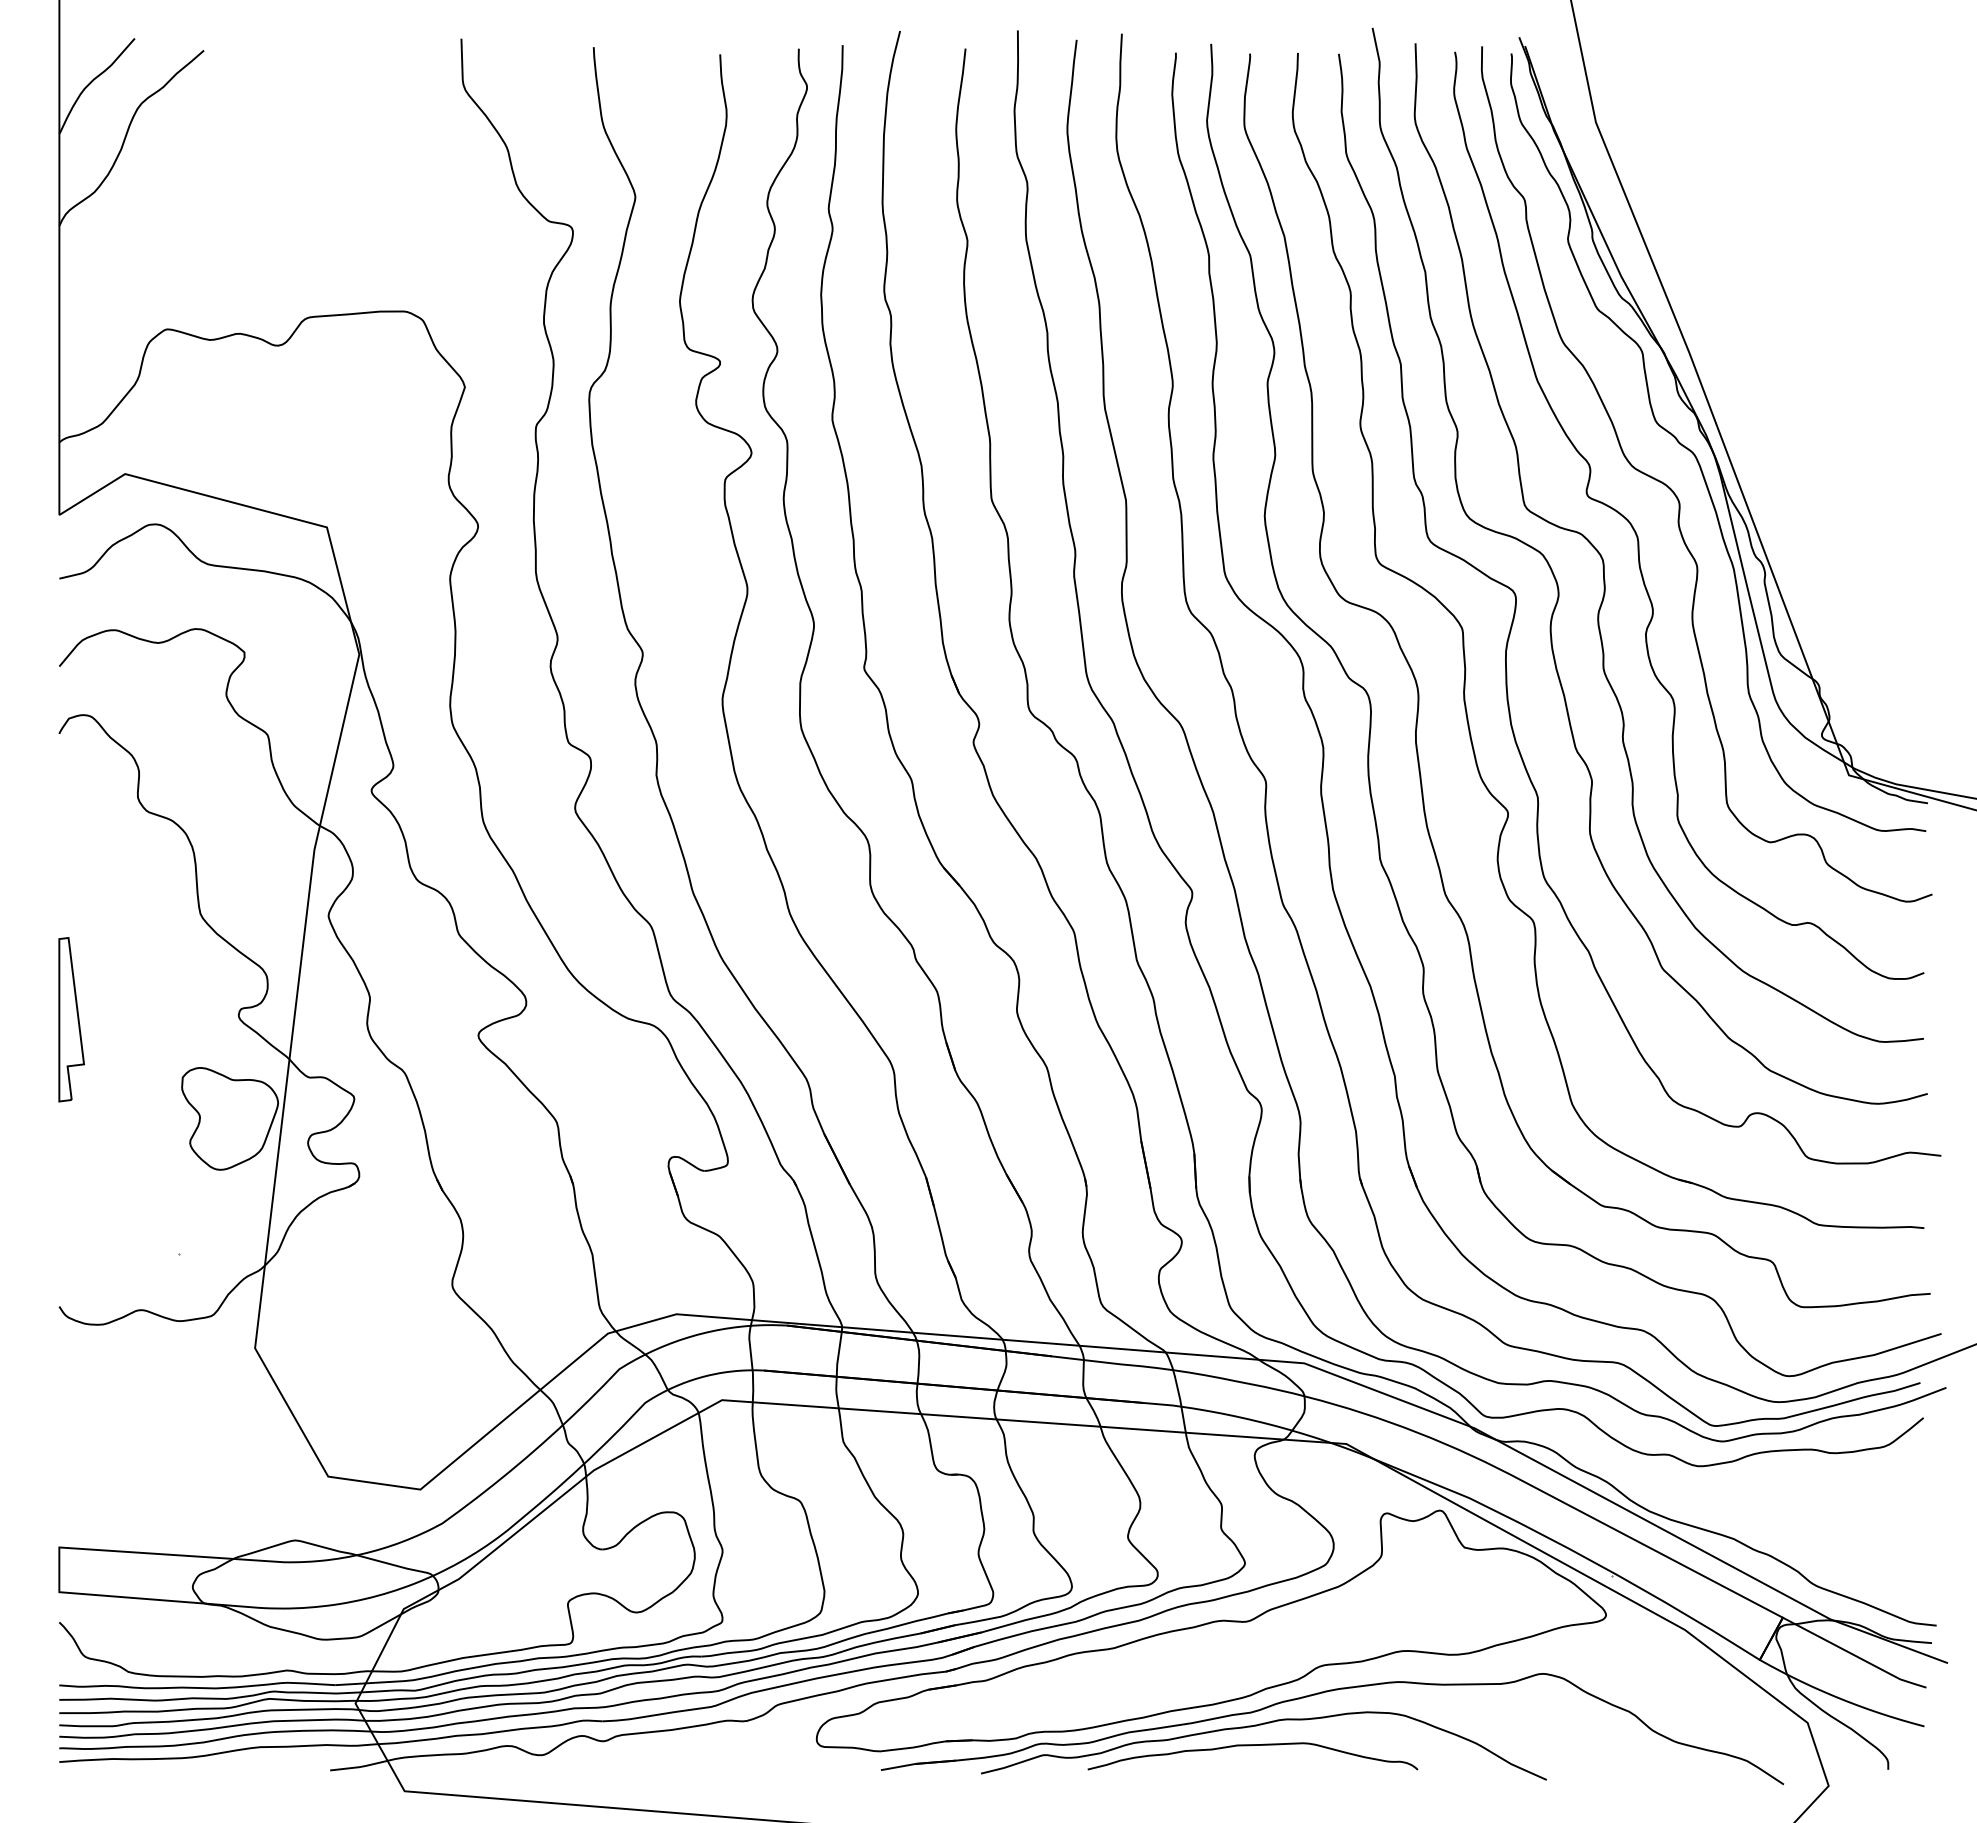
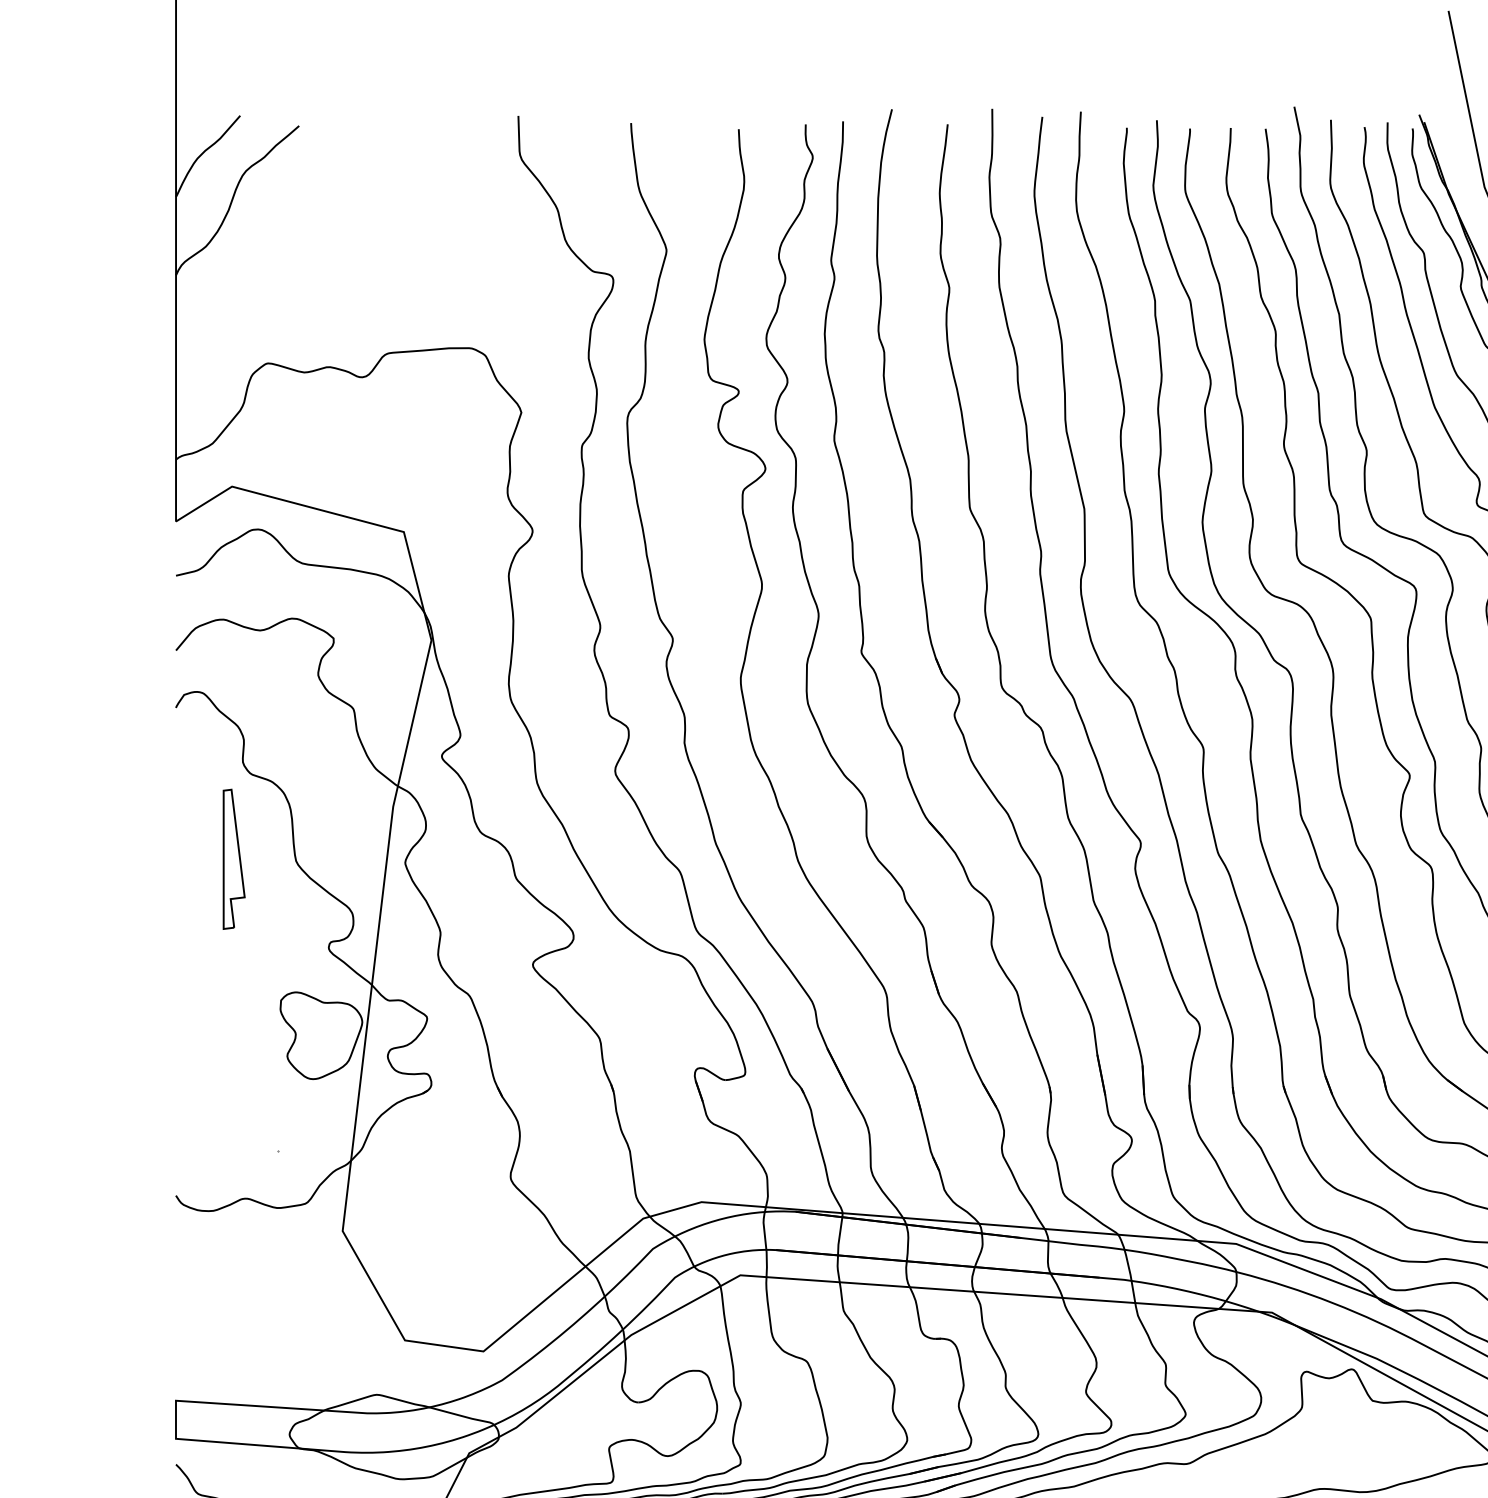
part: (71, 1019) -> (234, 859), moved

